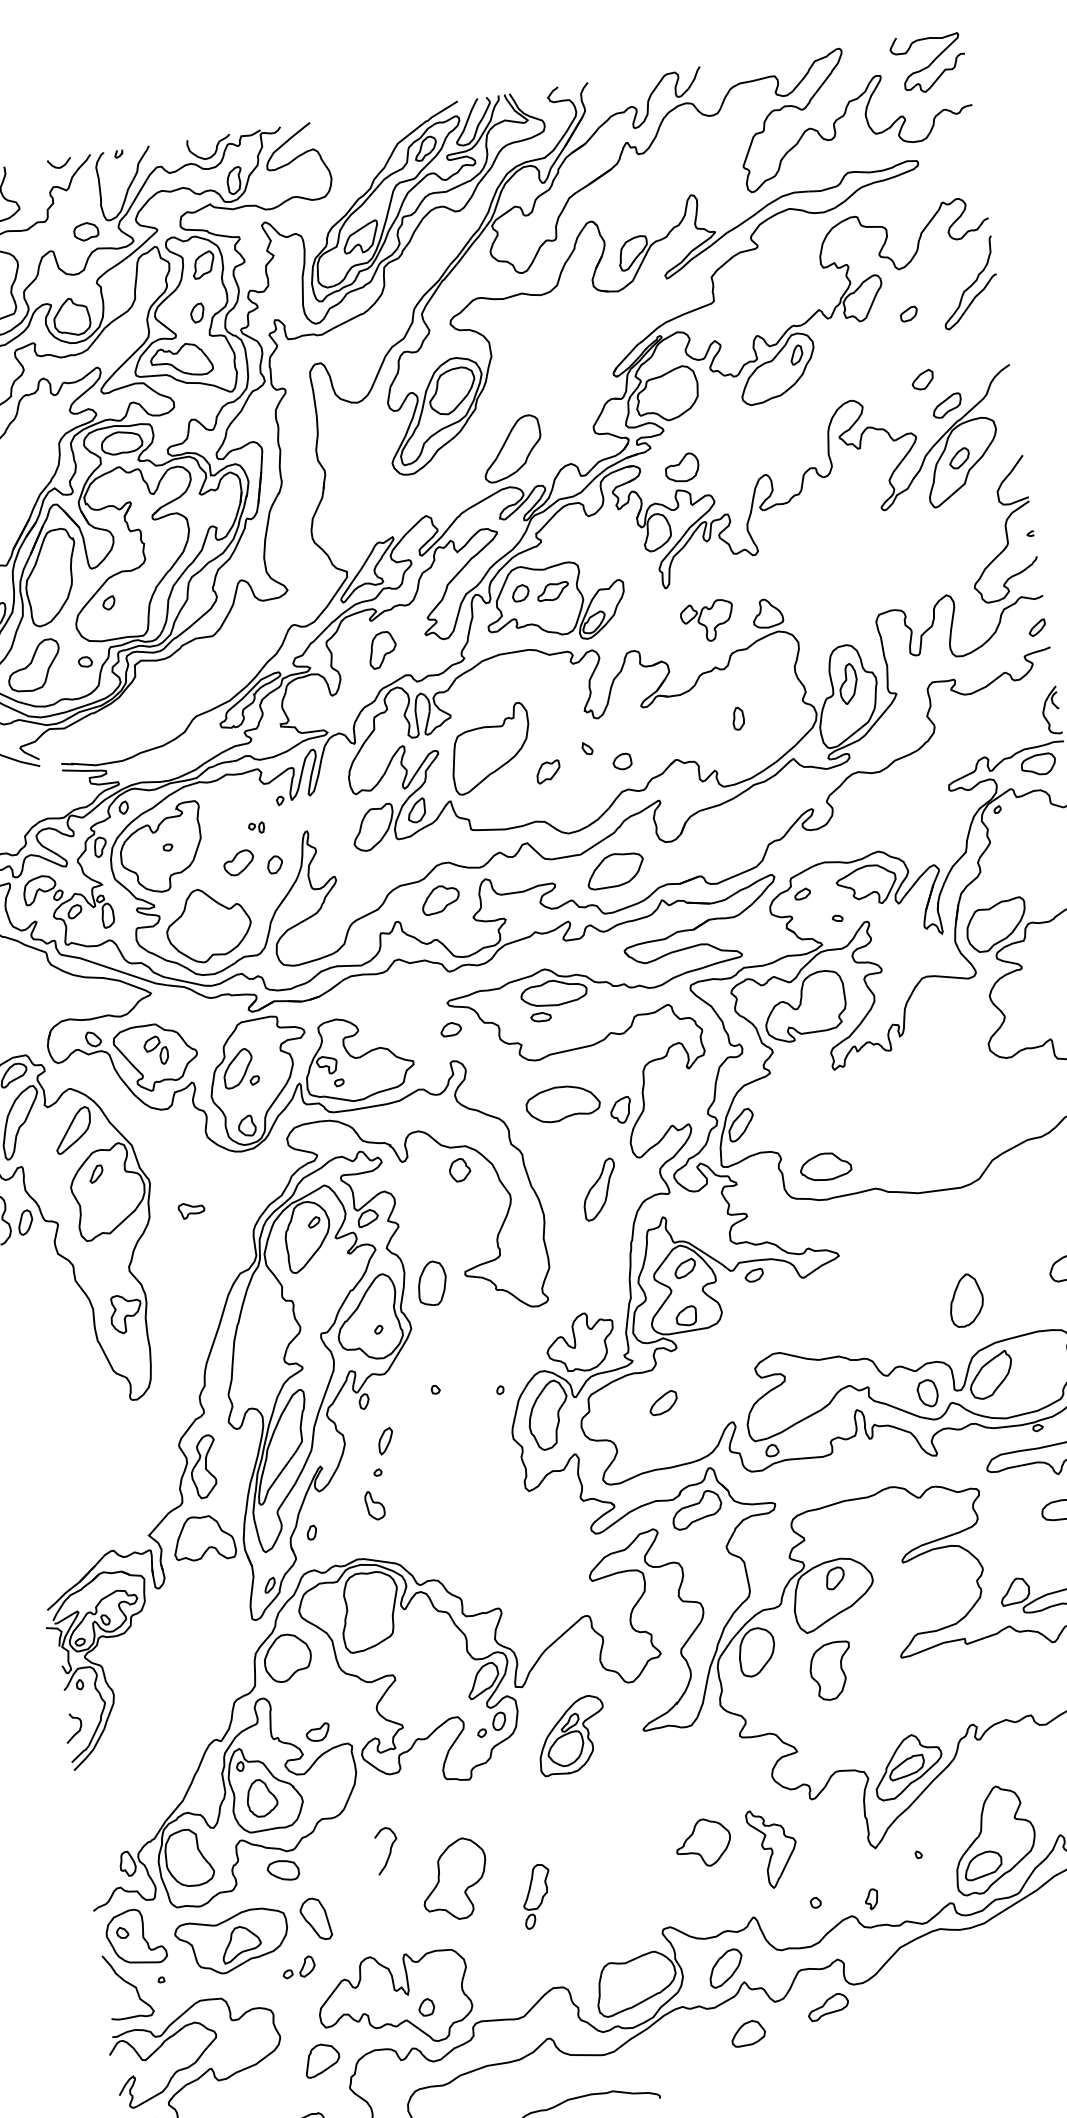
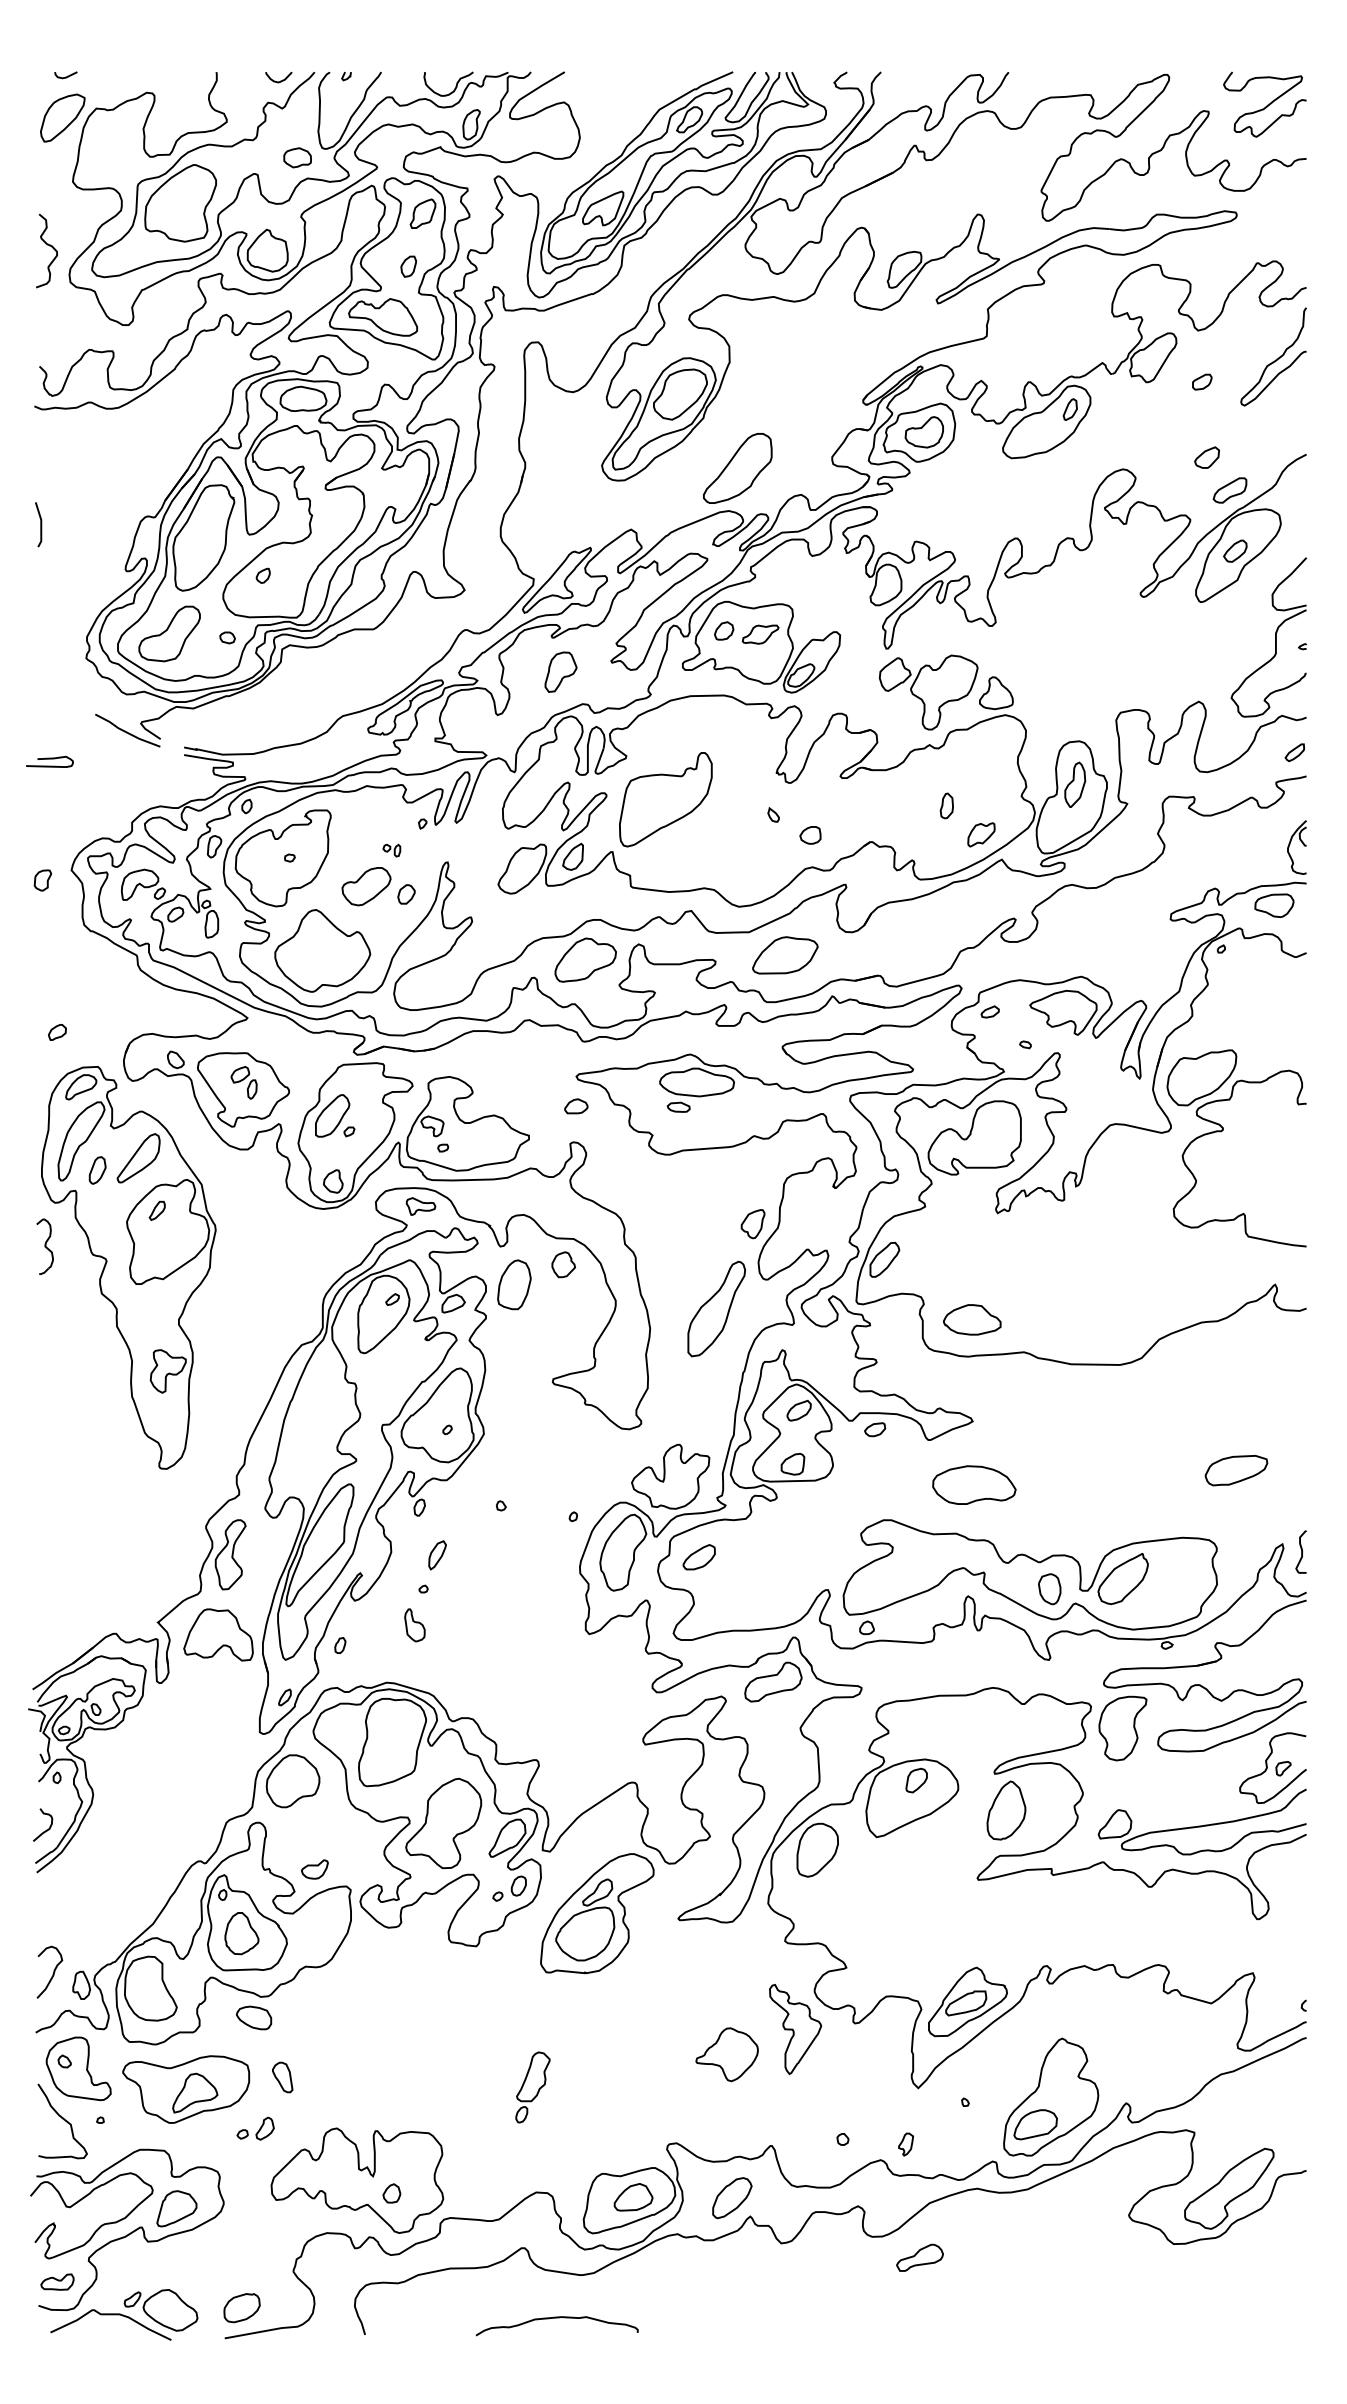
part: (681, 468) -> (923, 432), moved
part: (707, 621) -> (928, 692), size x1.67
part: (548, 771) -> (981, 834), moved
part: (238, 862) -> (366, 886), size x1.43
part: (440, 899) -> (585, 959), size x1.43
part: (563, 1102) -> (974, 1484), moved
part: (599, 1189) -> (716, 1308), size x1.43
part: (191, 1210) -> (420, 1206), moved
part: (25, 1222) -> (97, 1170), moved
part: (432, 1283) -> (514, 1284), moved
part: (966, 1300) -> (1006, 1810), moved
part: (662, 1403) -> (698, 1557), moved
part: (831, 1671) -> (1122, 1728), moved
part: (571, 1735) -> (597, 1913), size x1.43
part: (773, 1848) -> (795, 2029), moved
curve: (389, 1851) -> (52, 1973), moved
part: (454, 1879) -> (443, 1823), moved
part: (315, 1919) -> (282, 2077), size x0.62
part: (827, 2006) -> (919, 2257), moved
part: (748, 2033) -> (633, 2197), moved
part: (321, 2060) -> (176, 2208), moved

